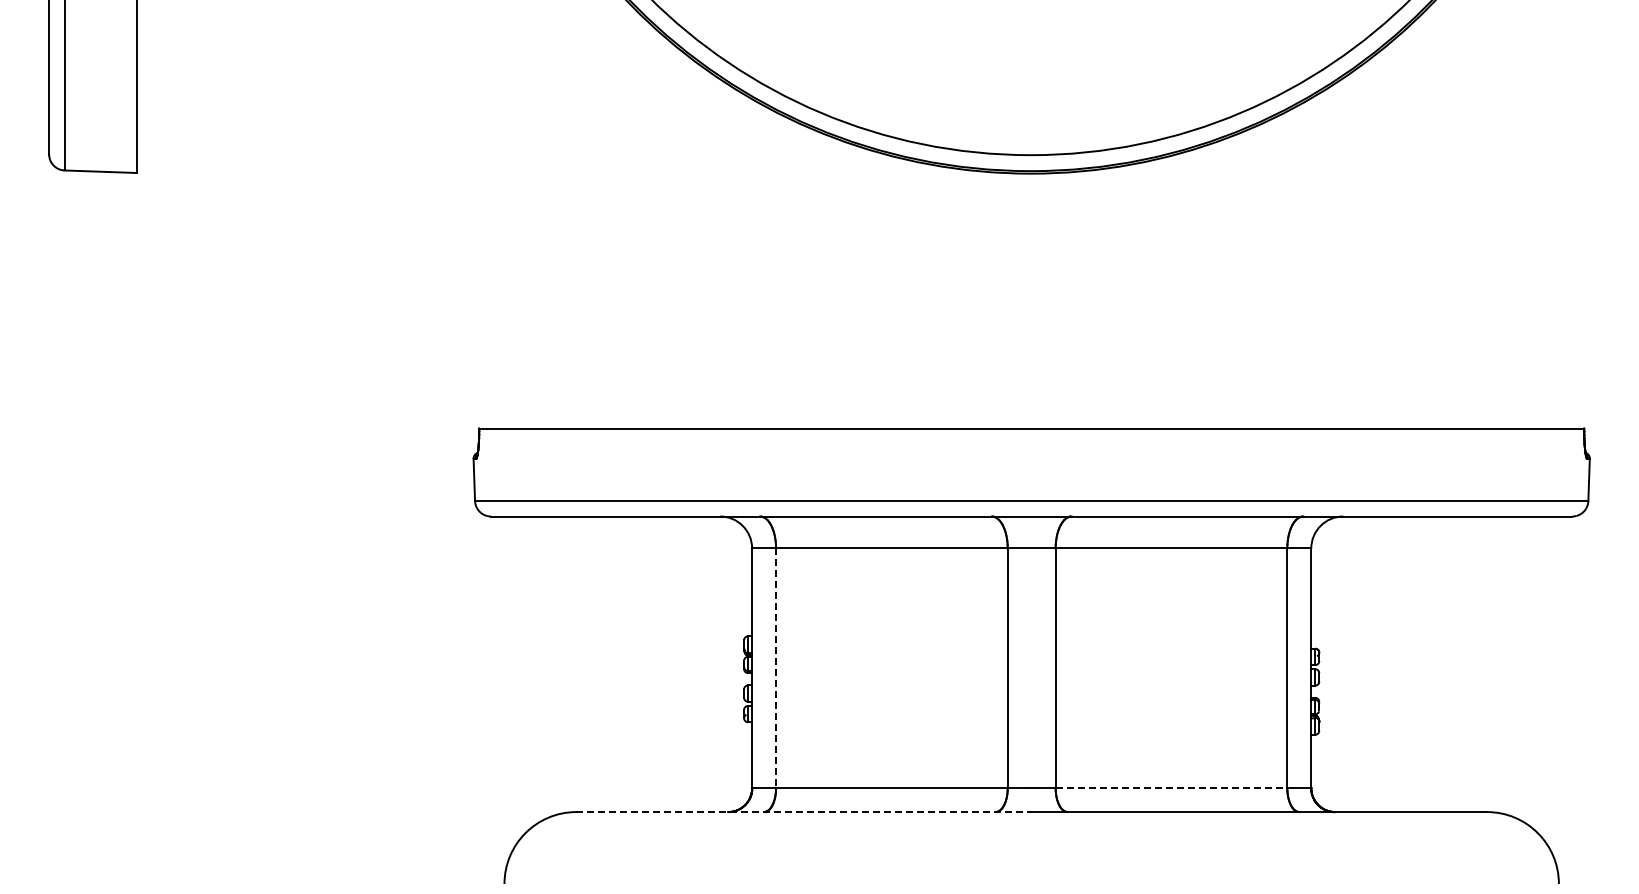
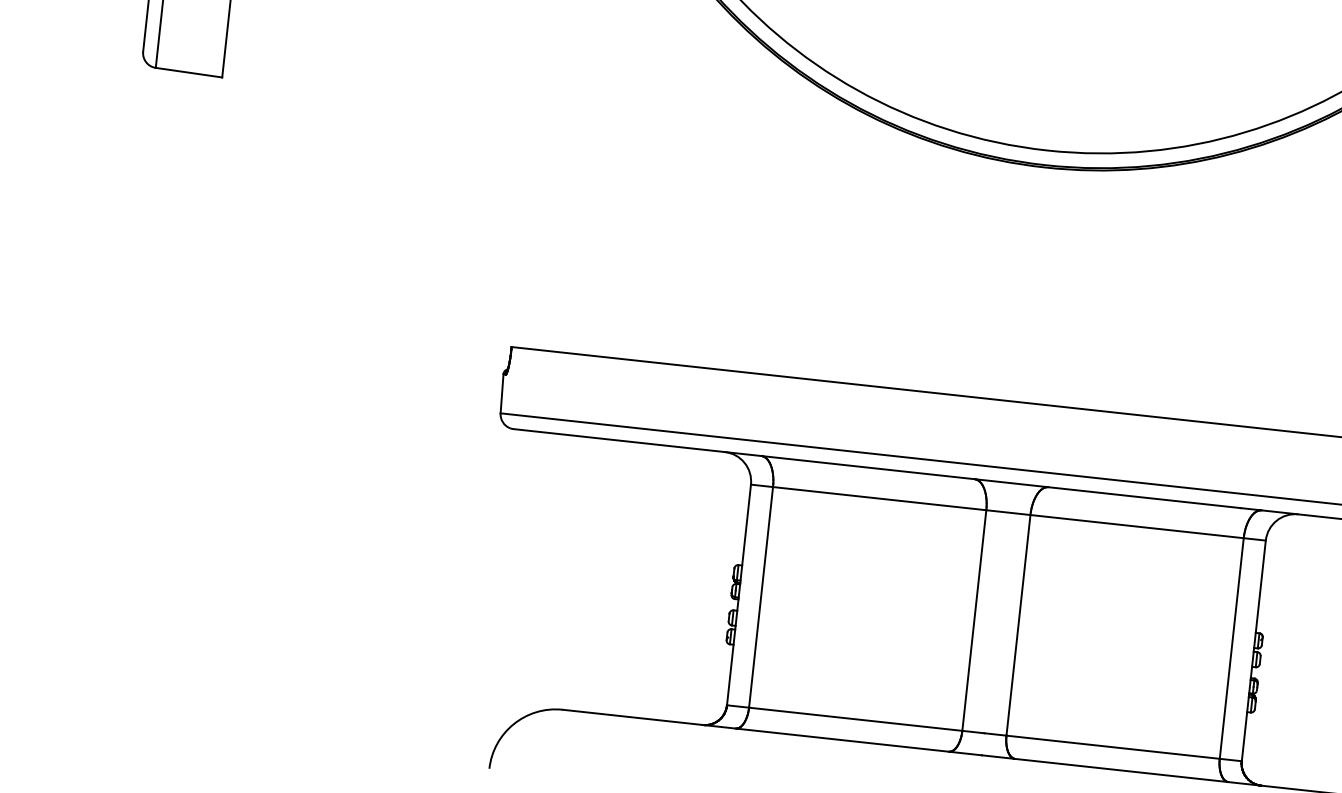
line: (776, 668) -> (761, 597), dashed -> solid
line: (1171, 788) -> (1113, 747), dashed -> solid
line: (804, 812) -> (772, 733), dashed -> solid

